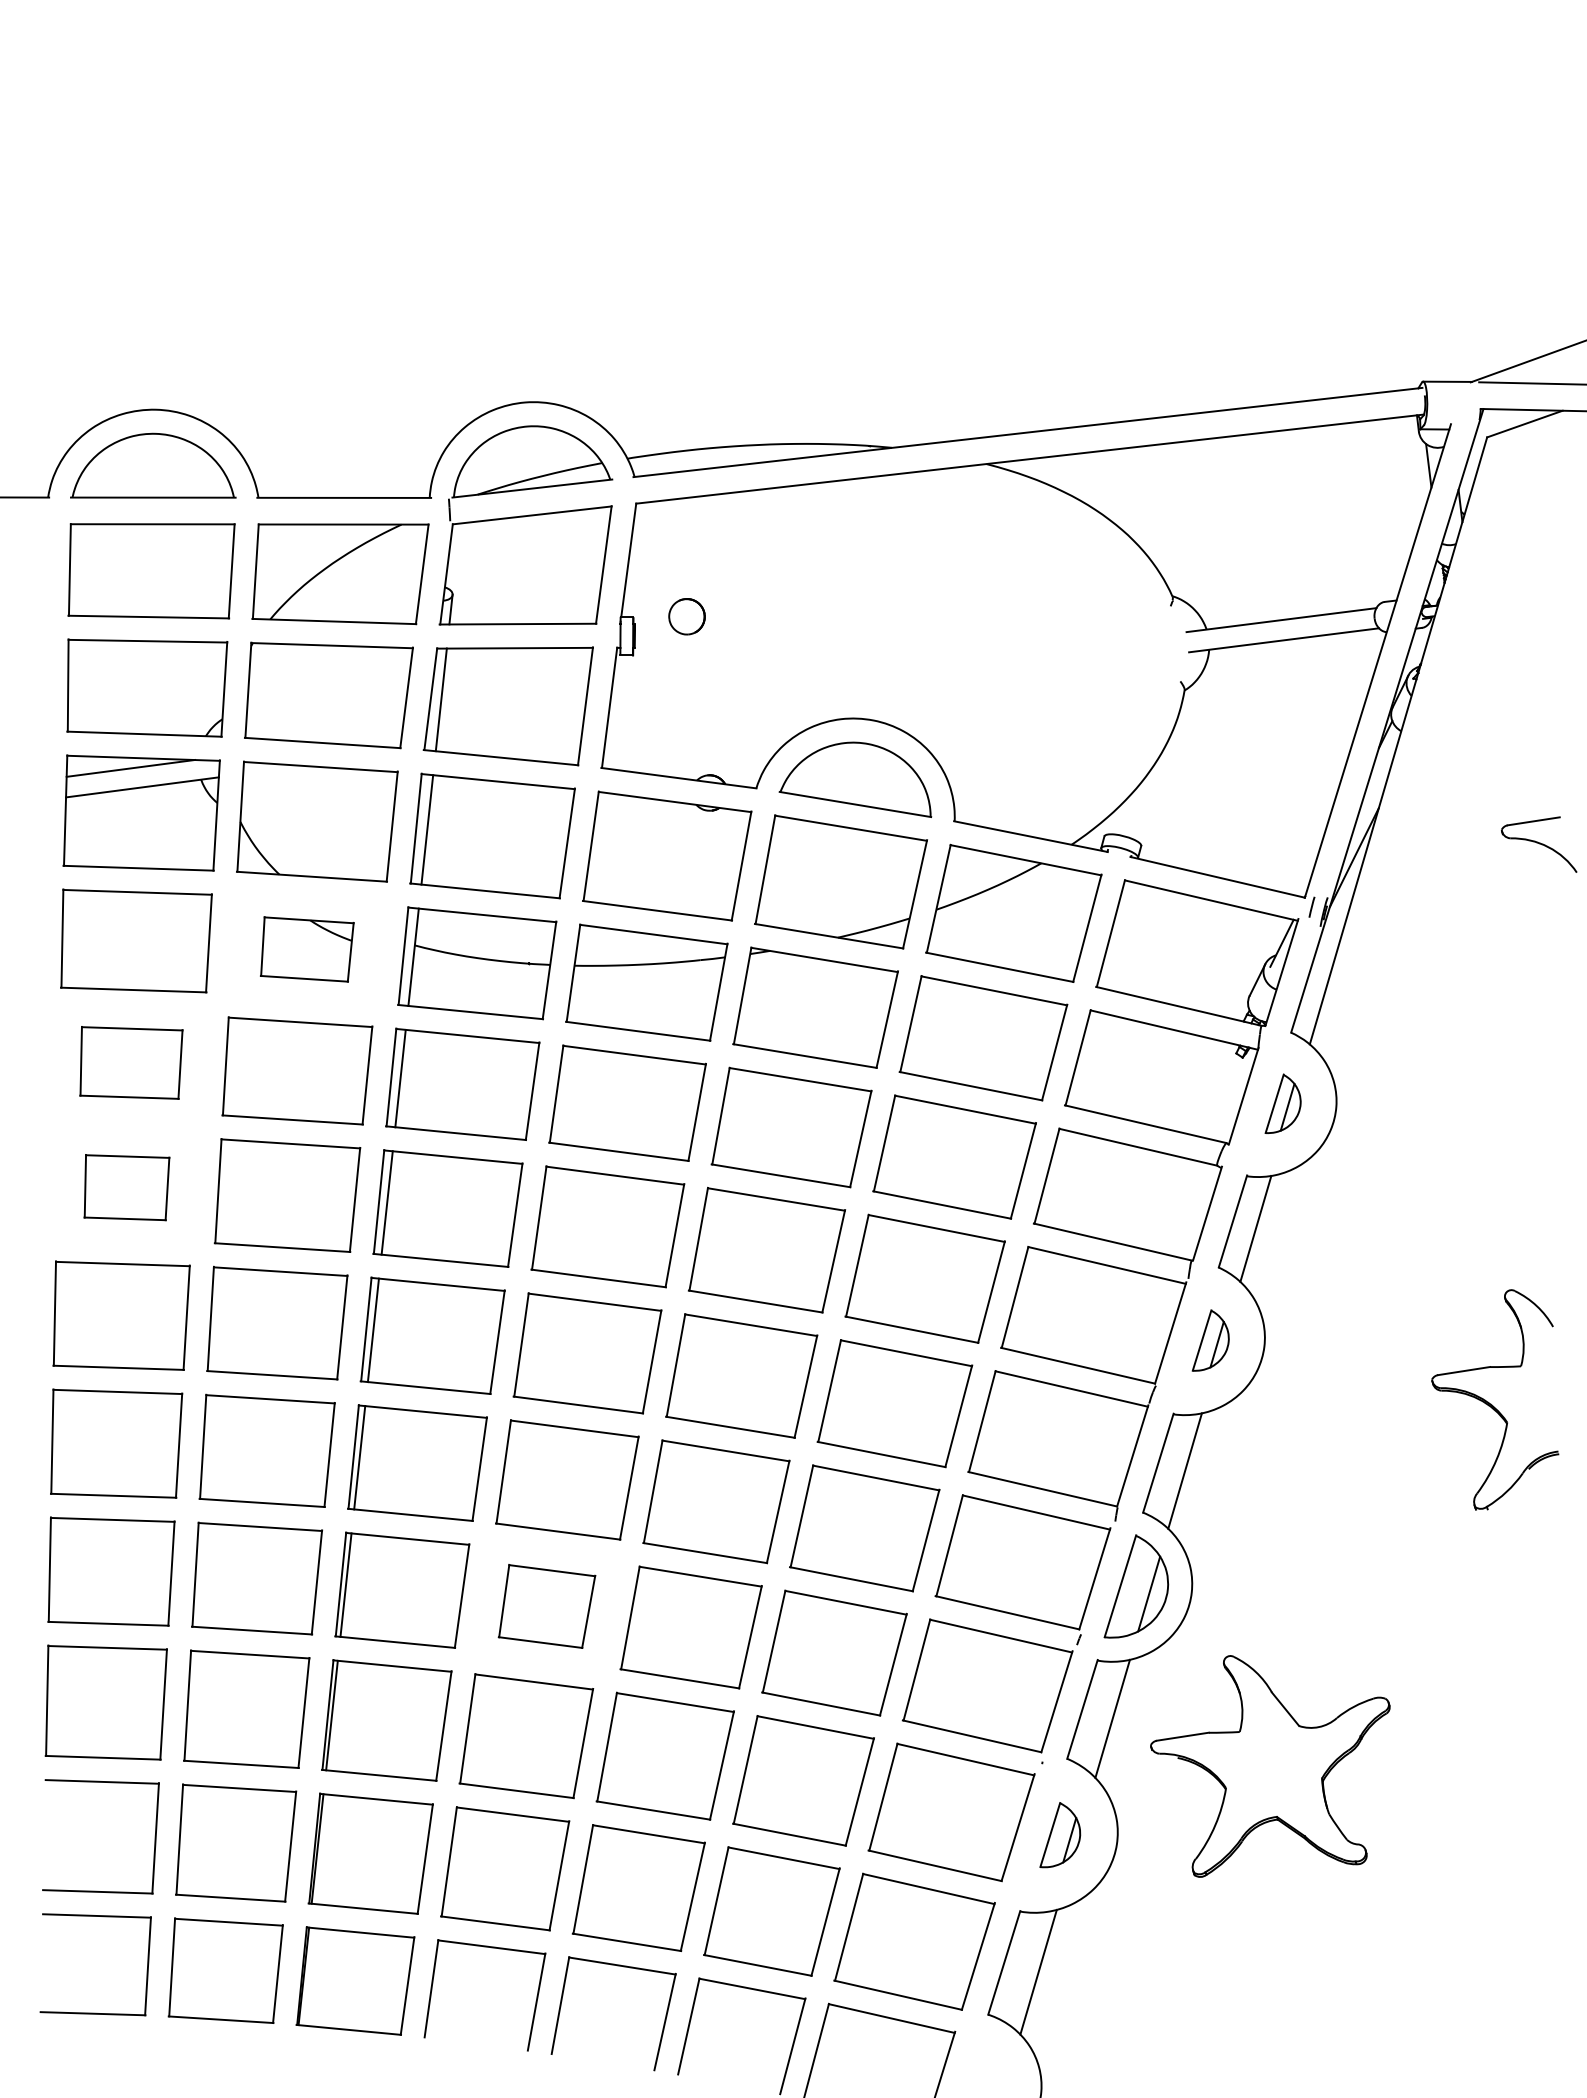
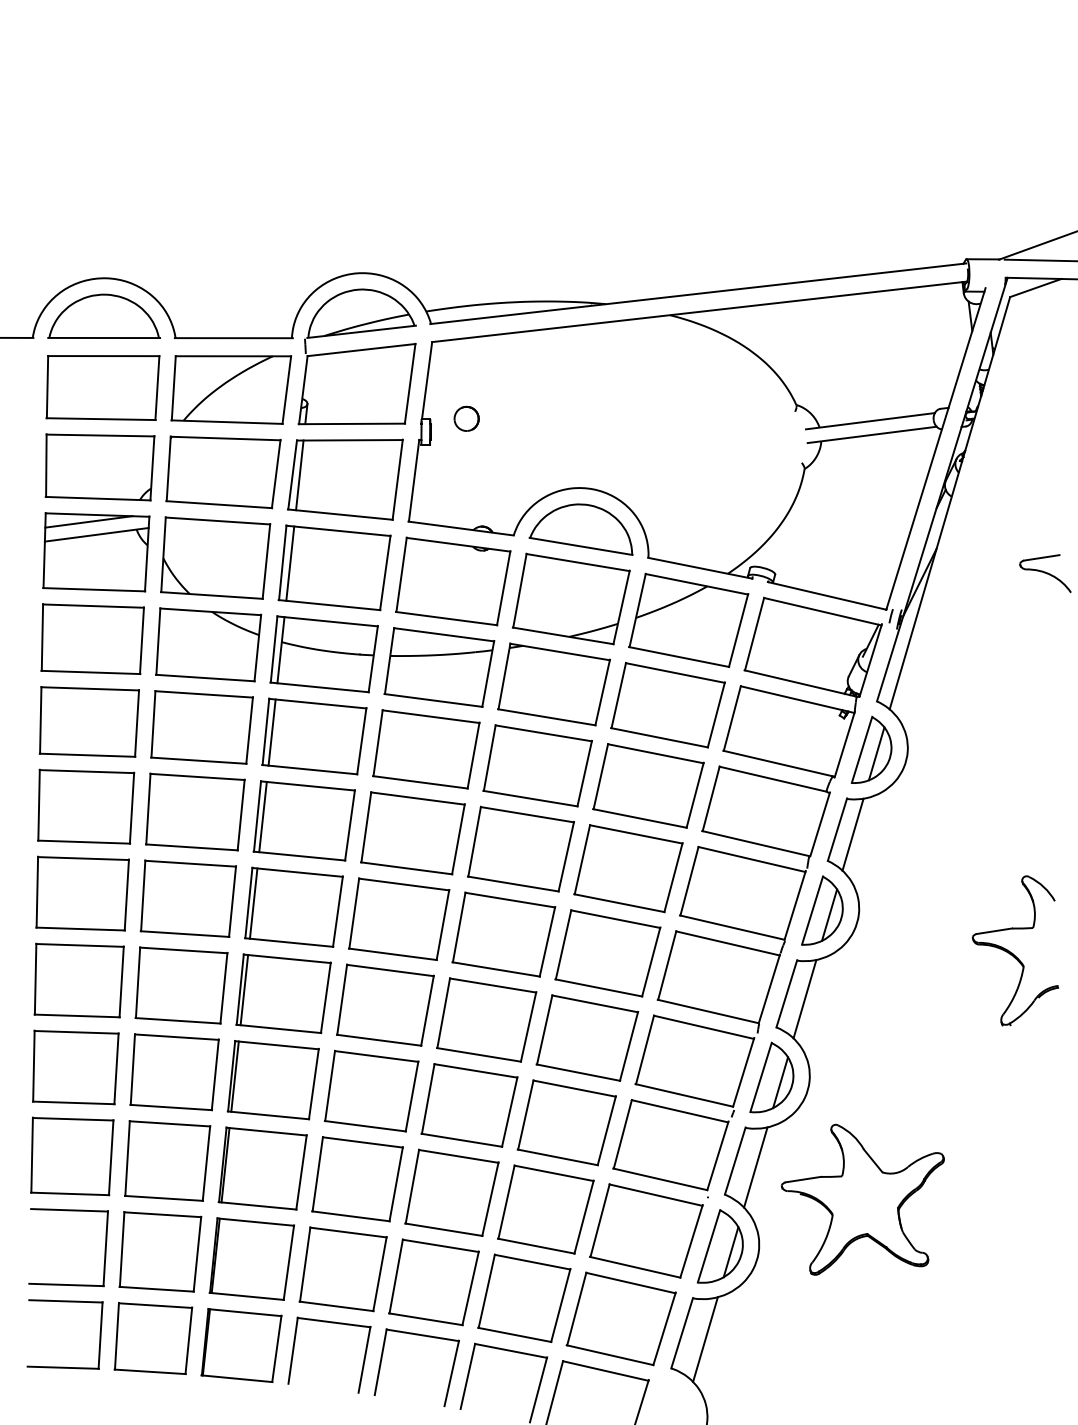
part: (306, 948) -> (208, 644), size x1.67
part: (130, 1062) -> (88, 721), size x1.43
part: (1283, 1103) -> (871, 749), size x1.67
part: (127, 1187) -> (86, 806), size x1.67
part: (1210, 1340) -> (822, 910), size x1.67
part: (546, 1605) -> (371, 1090), size x1.43
part: (1059, 1835) -> (719, 1246), size x1.67

